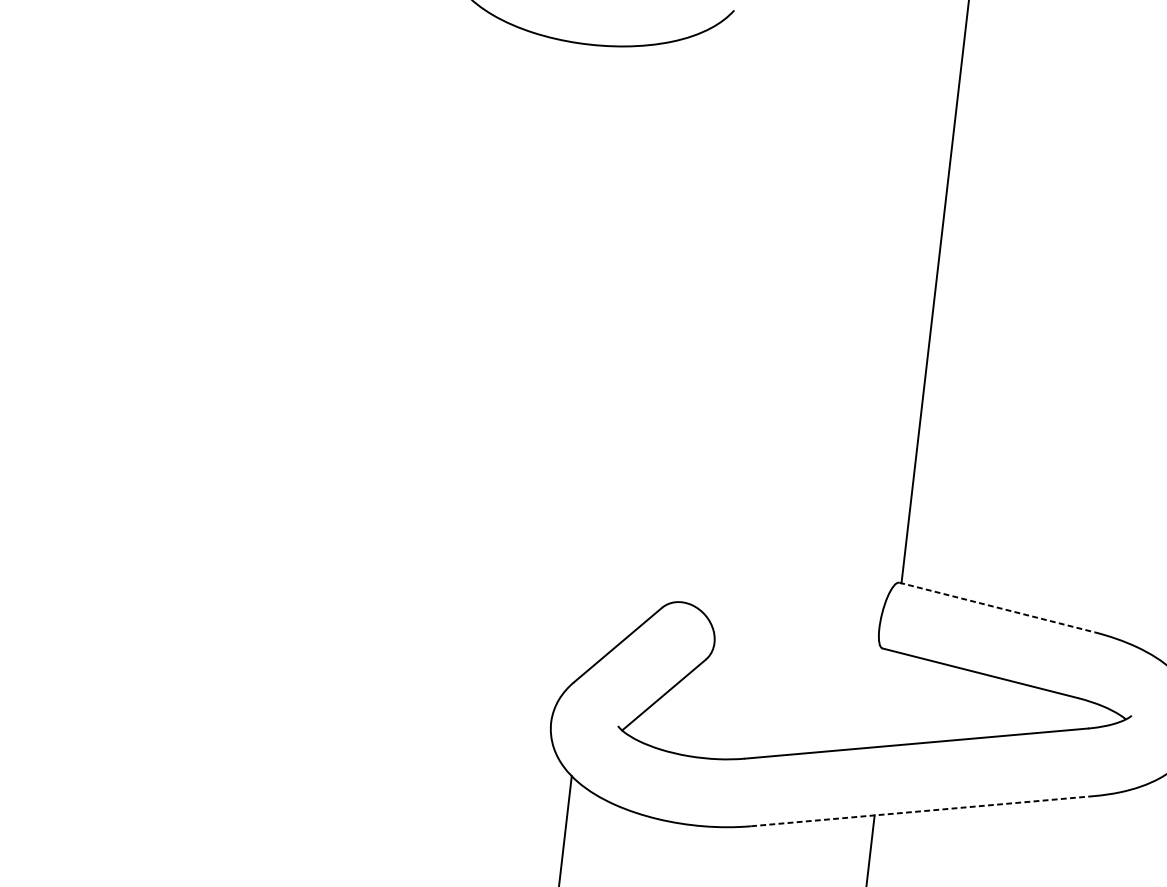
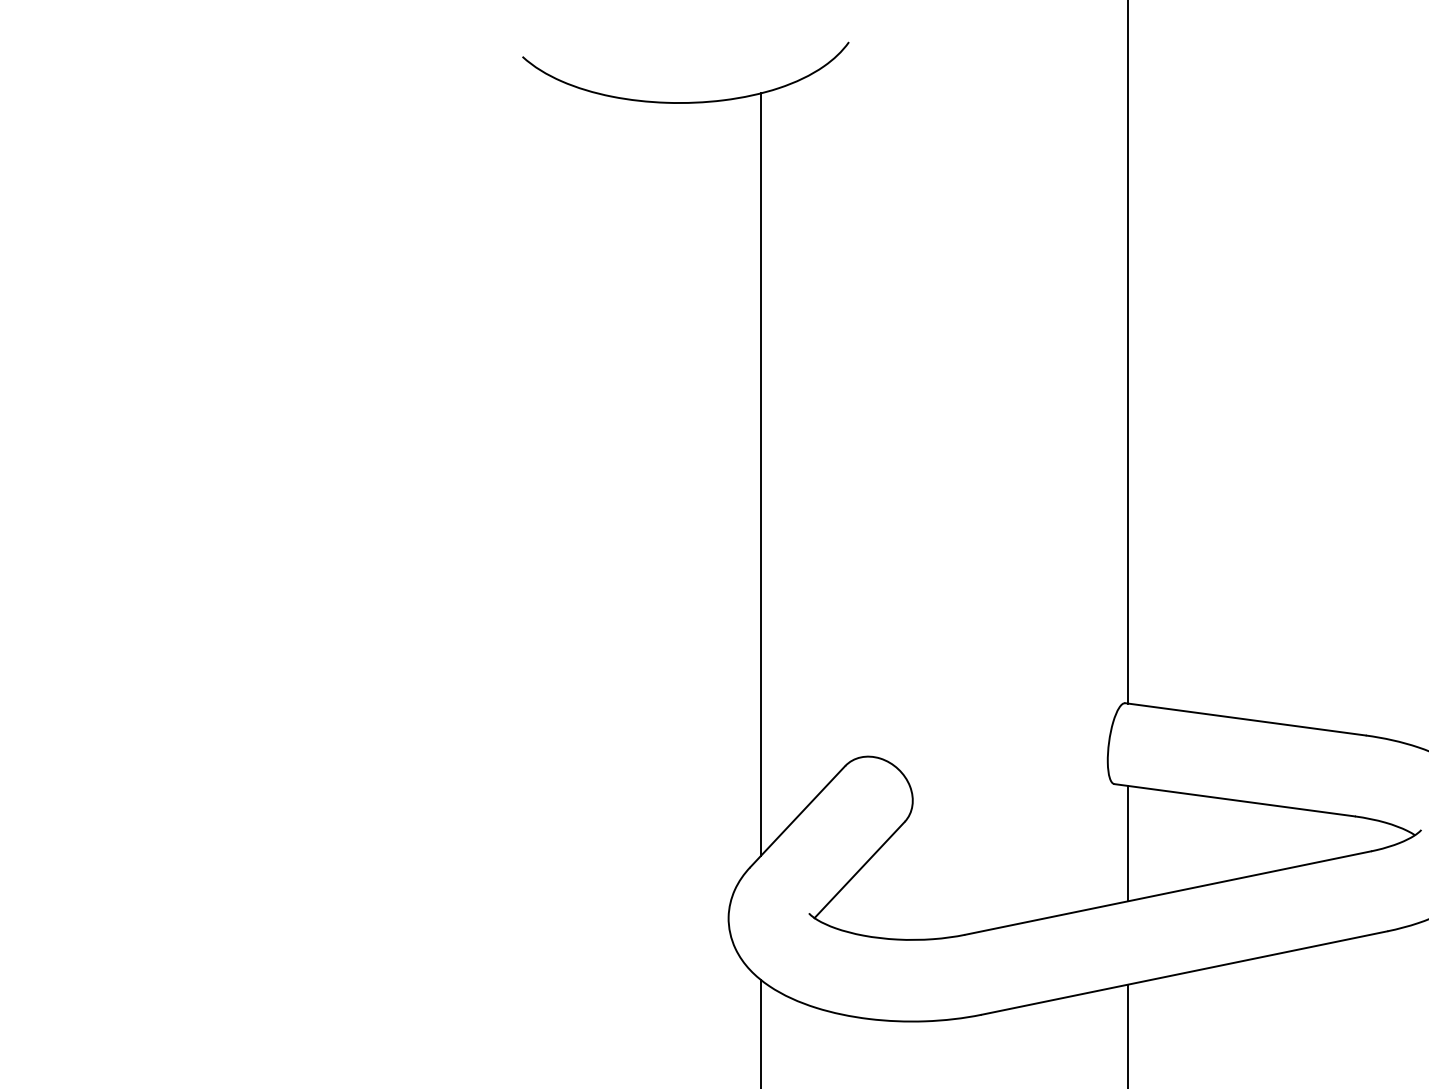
line: (619, 358) -> (760, 474), added
line: (997, 607) -> (1246, 719), dashed -> solid
line: (888, 698) -> (1128, 843), added
line: (922, 811) -> (1184, 973), dashed -> solid

